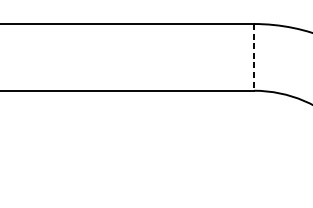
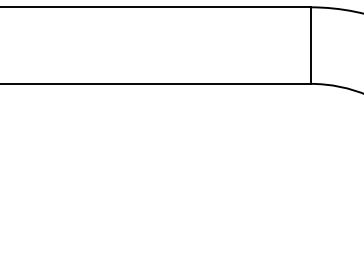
line: (253, 58) -> (310, 46), dashed -> solid

